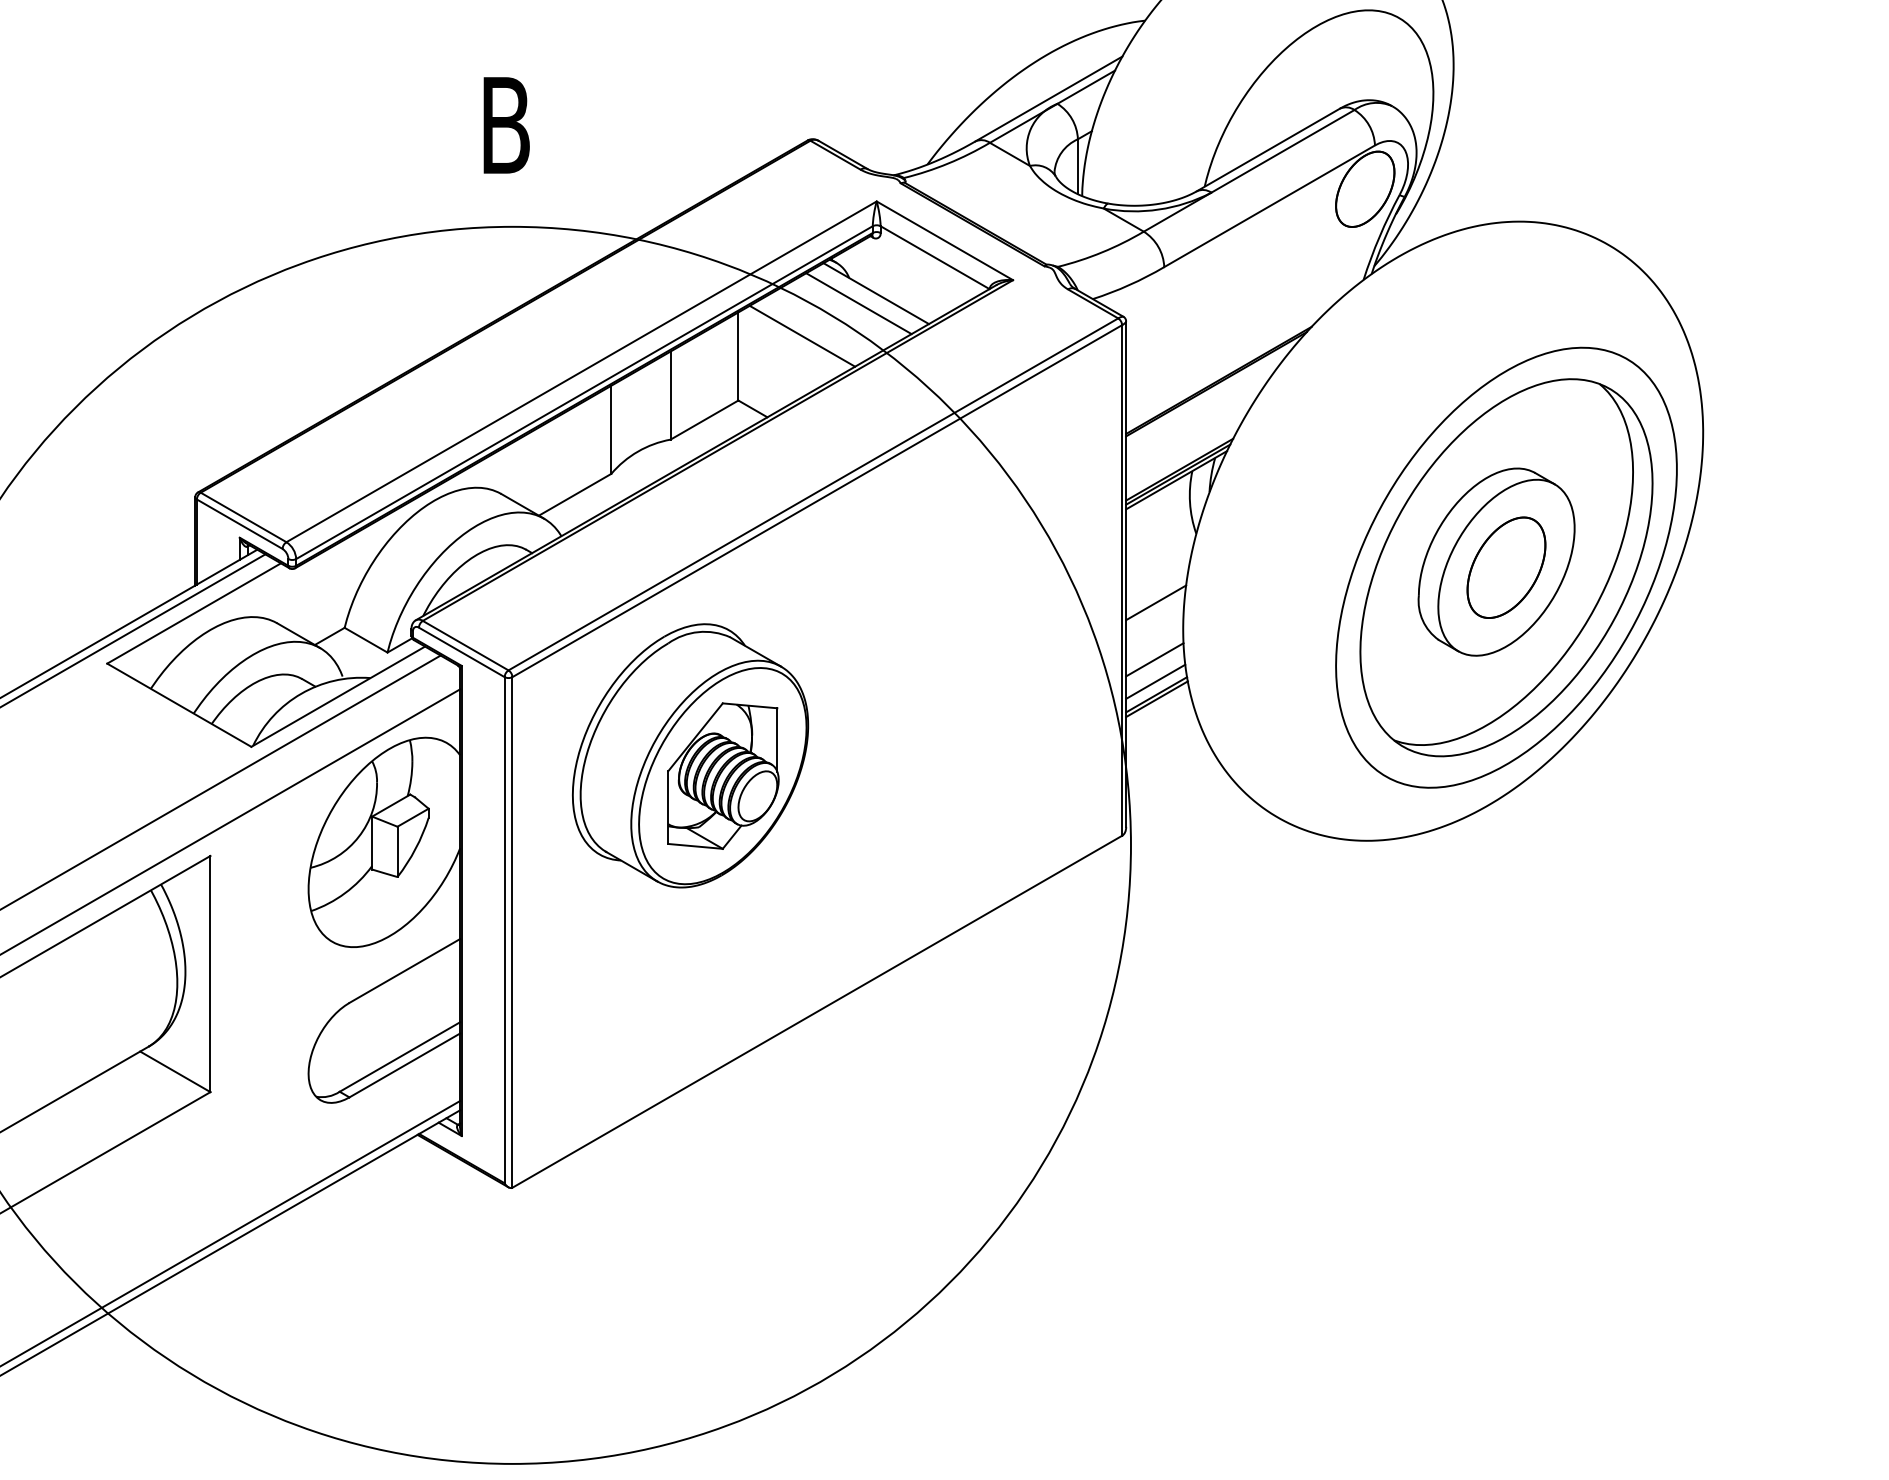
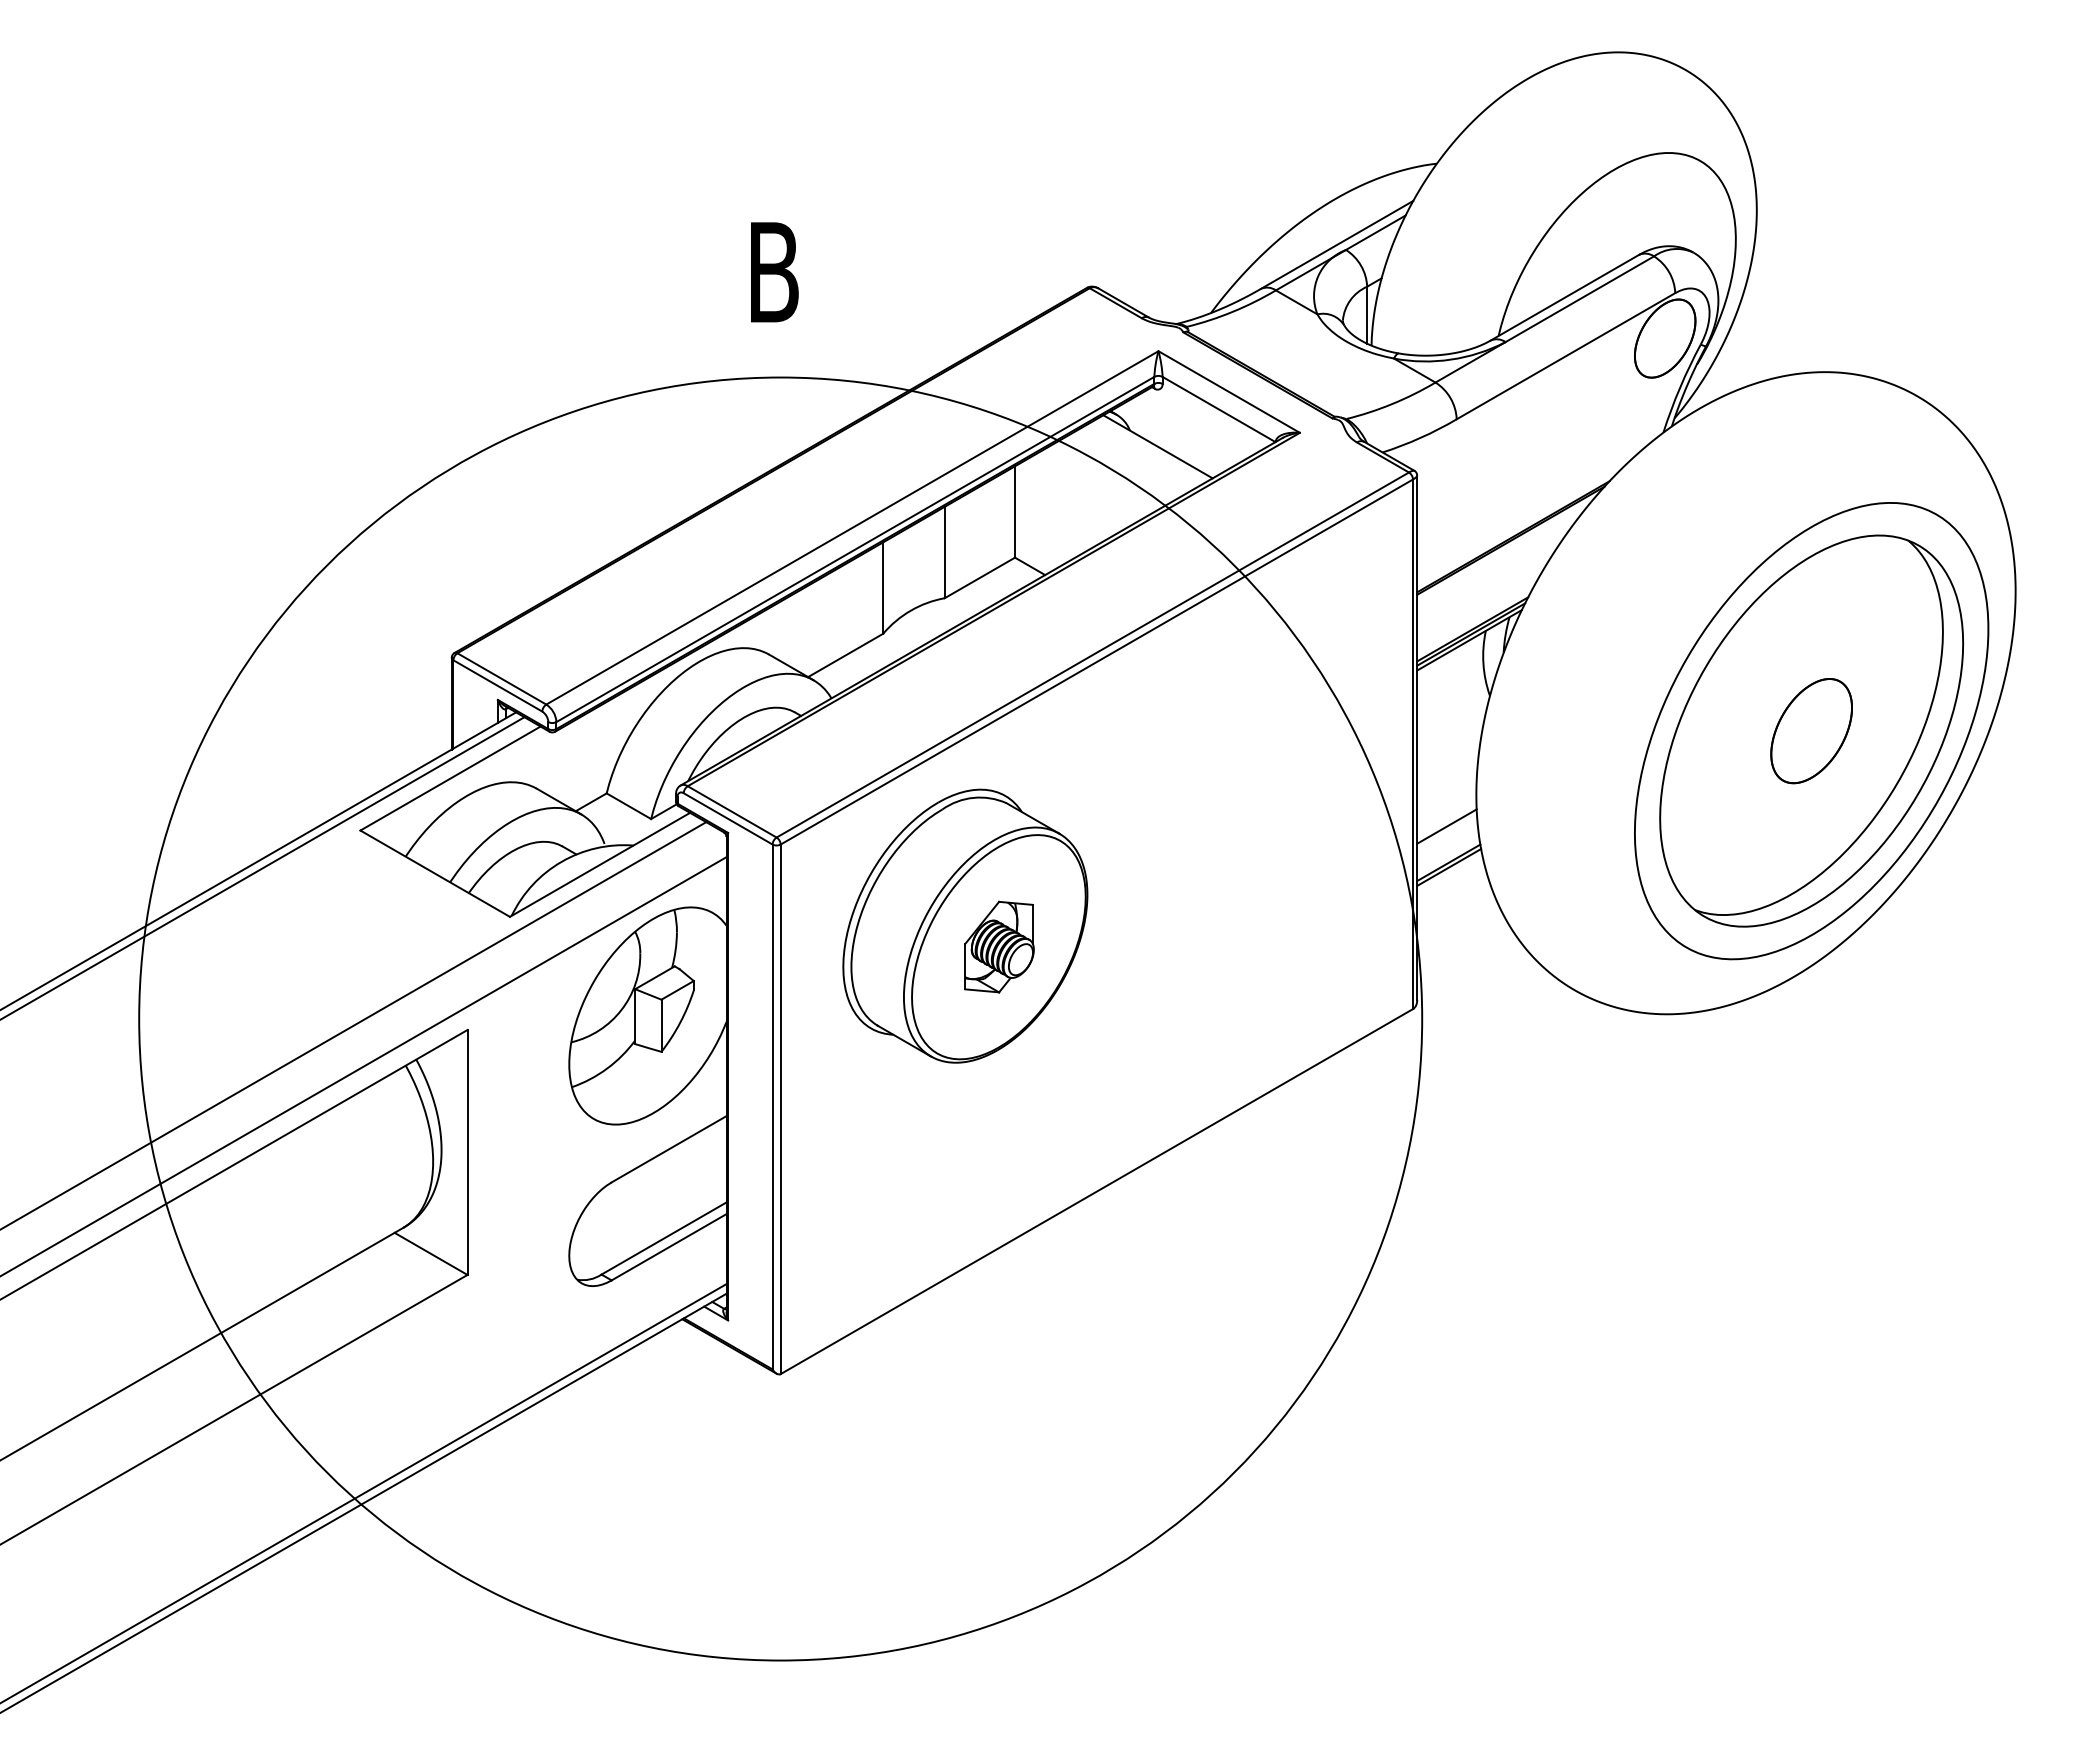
line: (858, 302) -> (1139, 456), removed
line: (802, 335) -> (1081, 490), removed
part: (1496, 562) -> (1801, 725), removed
line: (1156, 602) -> (1448, 767), removed
line: (1155, 681) -> (1447, 849), removed
part: (723, 775) -> (999, 946), size x0.6

